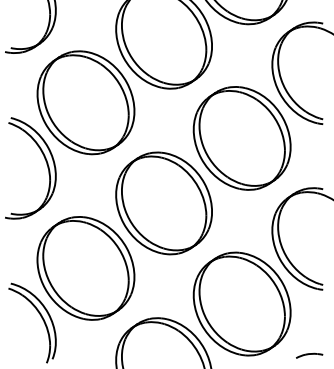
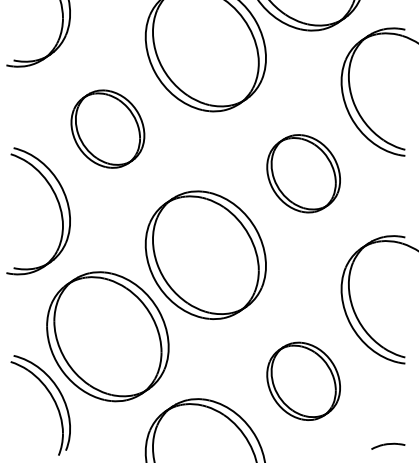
part: (85, 102) -> (107, 128), size x0.6
part: (241, 138) -> (302, 173), size x0.6
part: (241, 303) -> (302, 380), size x0.6

